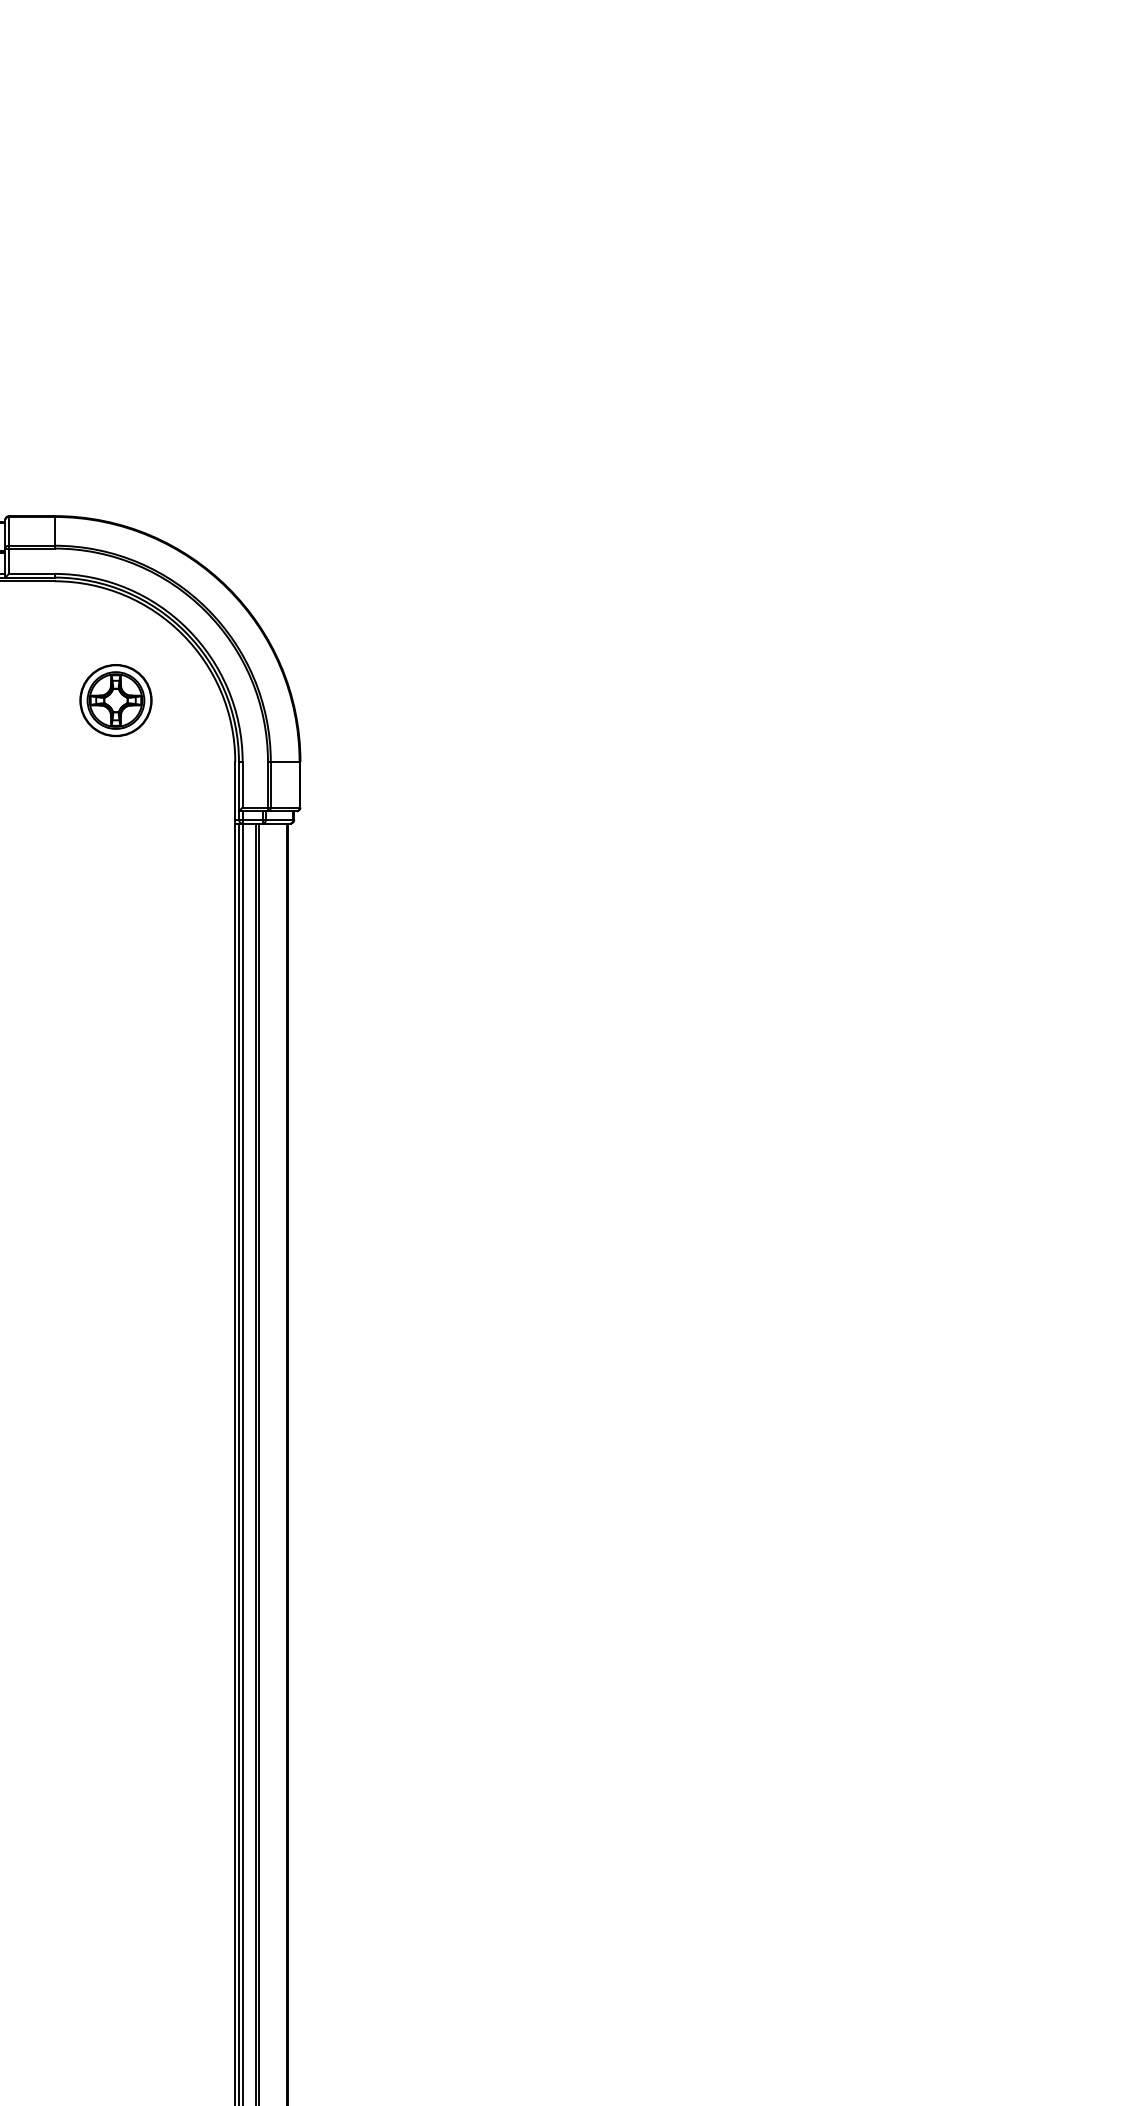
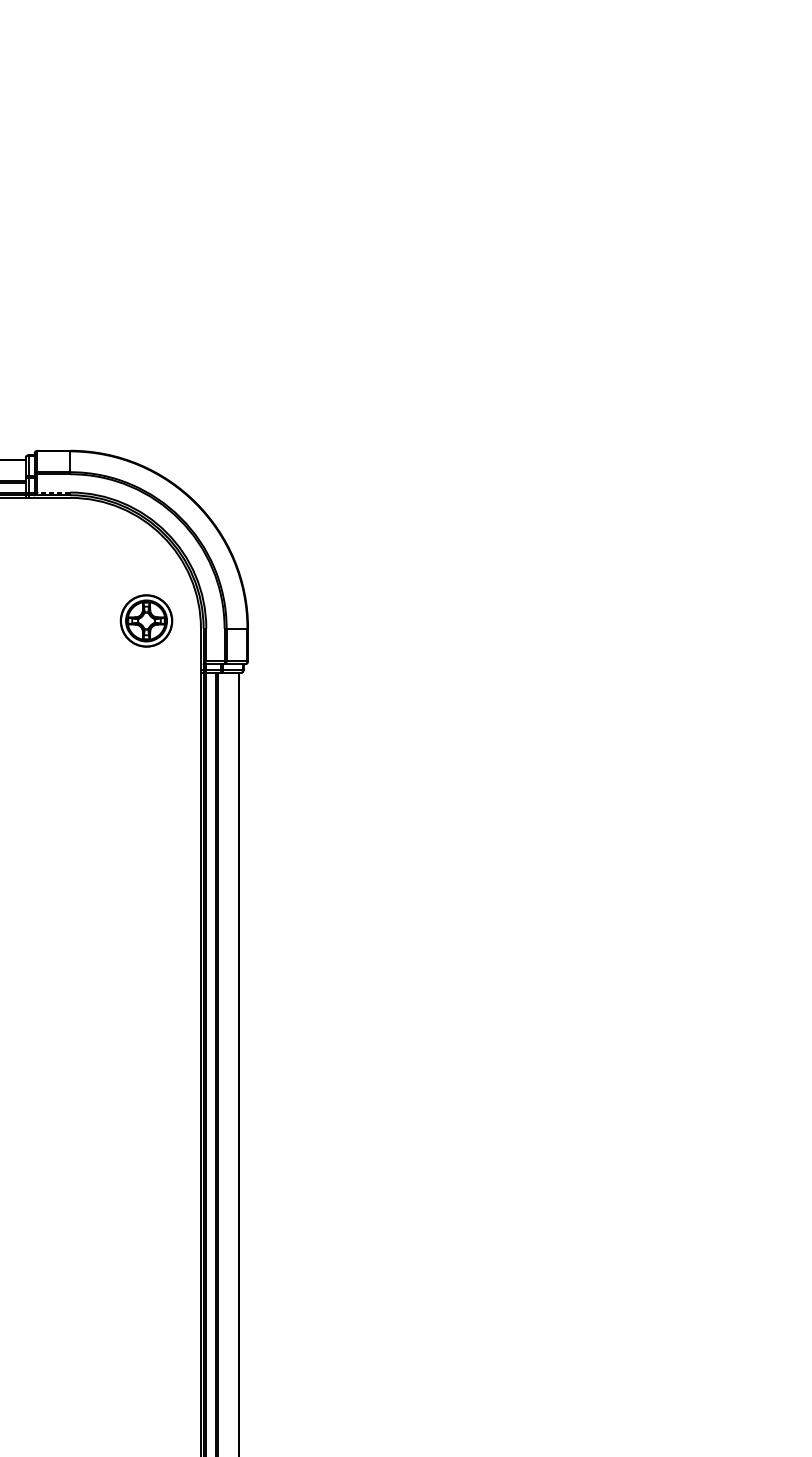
line: (31, 573) -> (53, 492), solid -> dashed
part: (115, 700) -> (146, 620), moved

